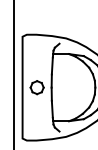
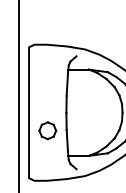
part: (36, 87) -> (47, 130), moved

